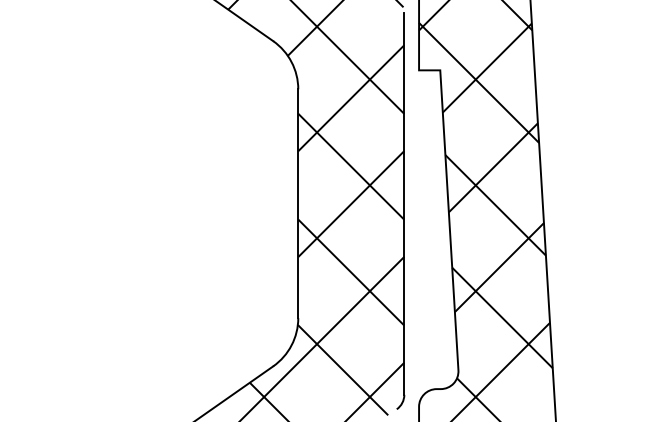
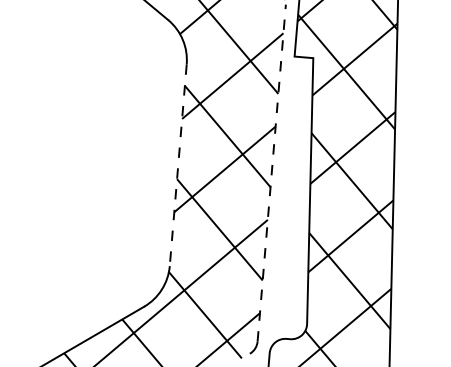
line: (404, 203) -> (271, 172), solid -> dashed
line: (298, 204) -> (178, 165), solid -> dashed

